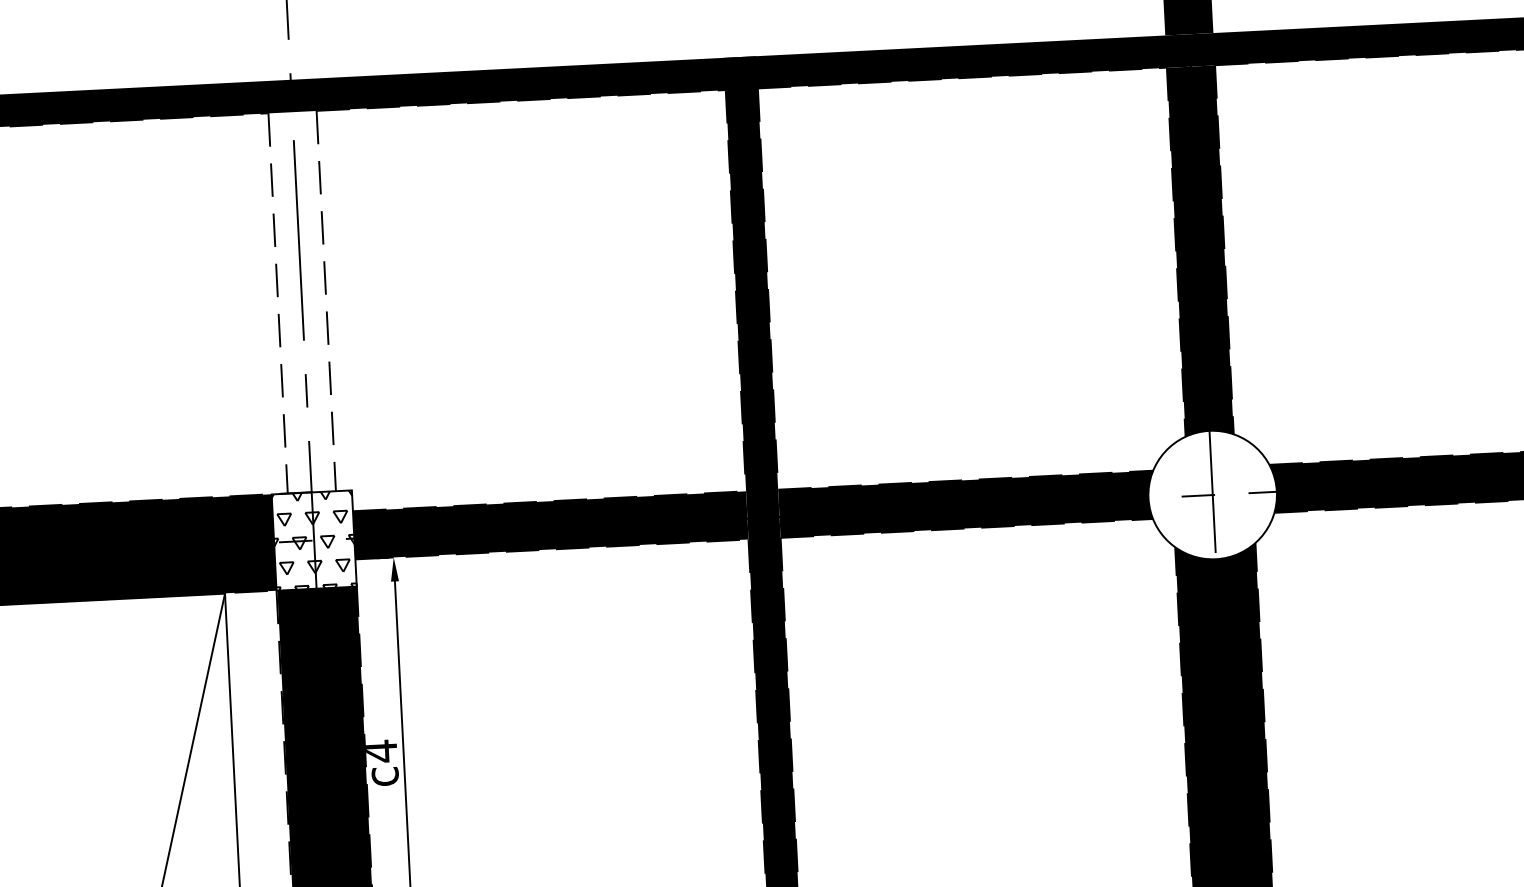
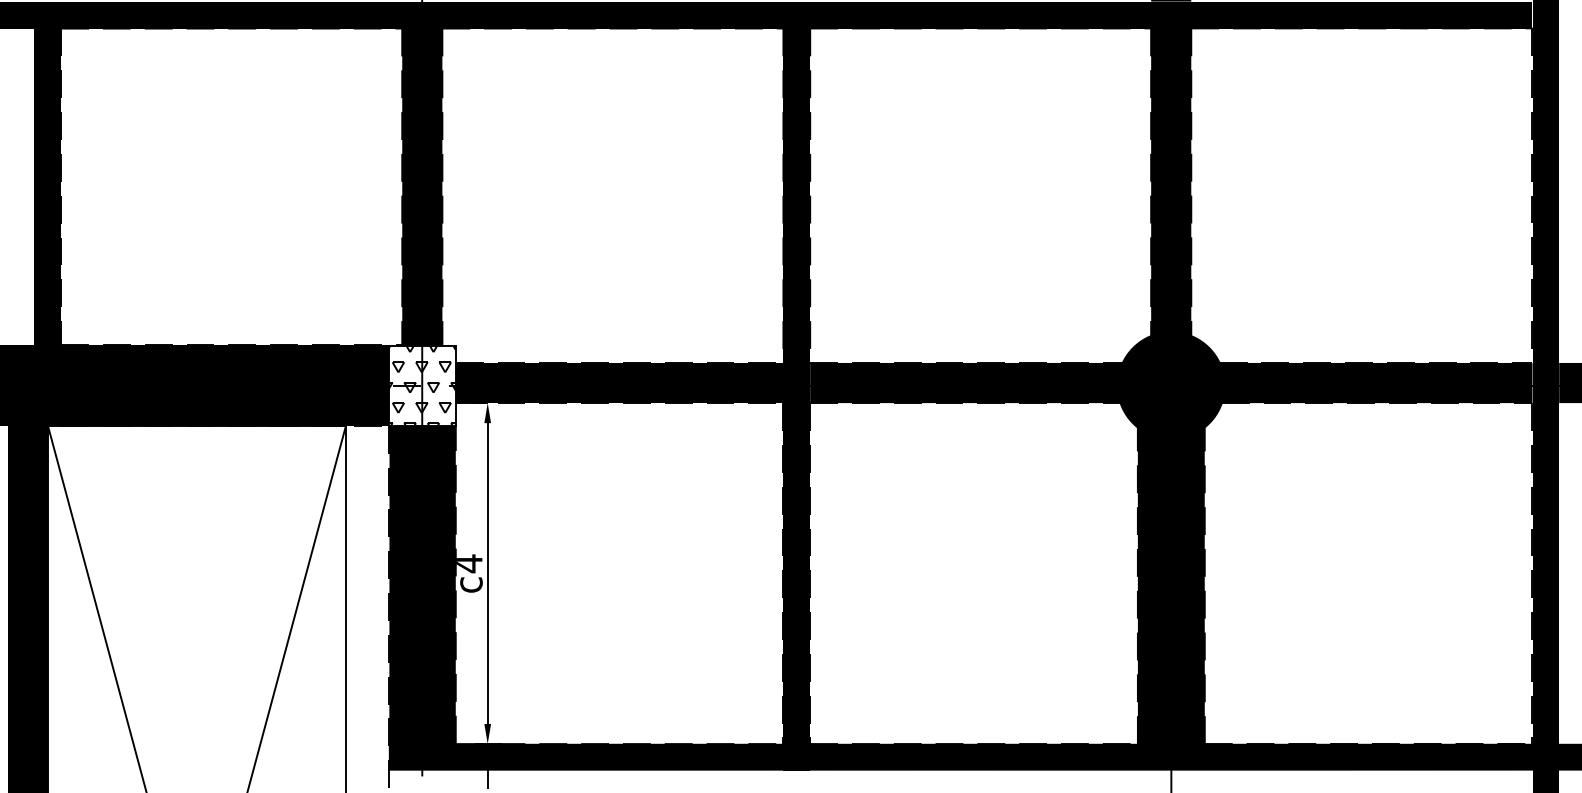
fill: (302, 301) -> (422, 186), added
fill: (1211, 494) -> (1170, 385), added

